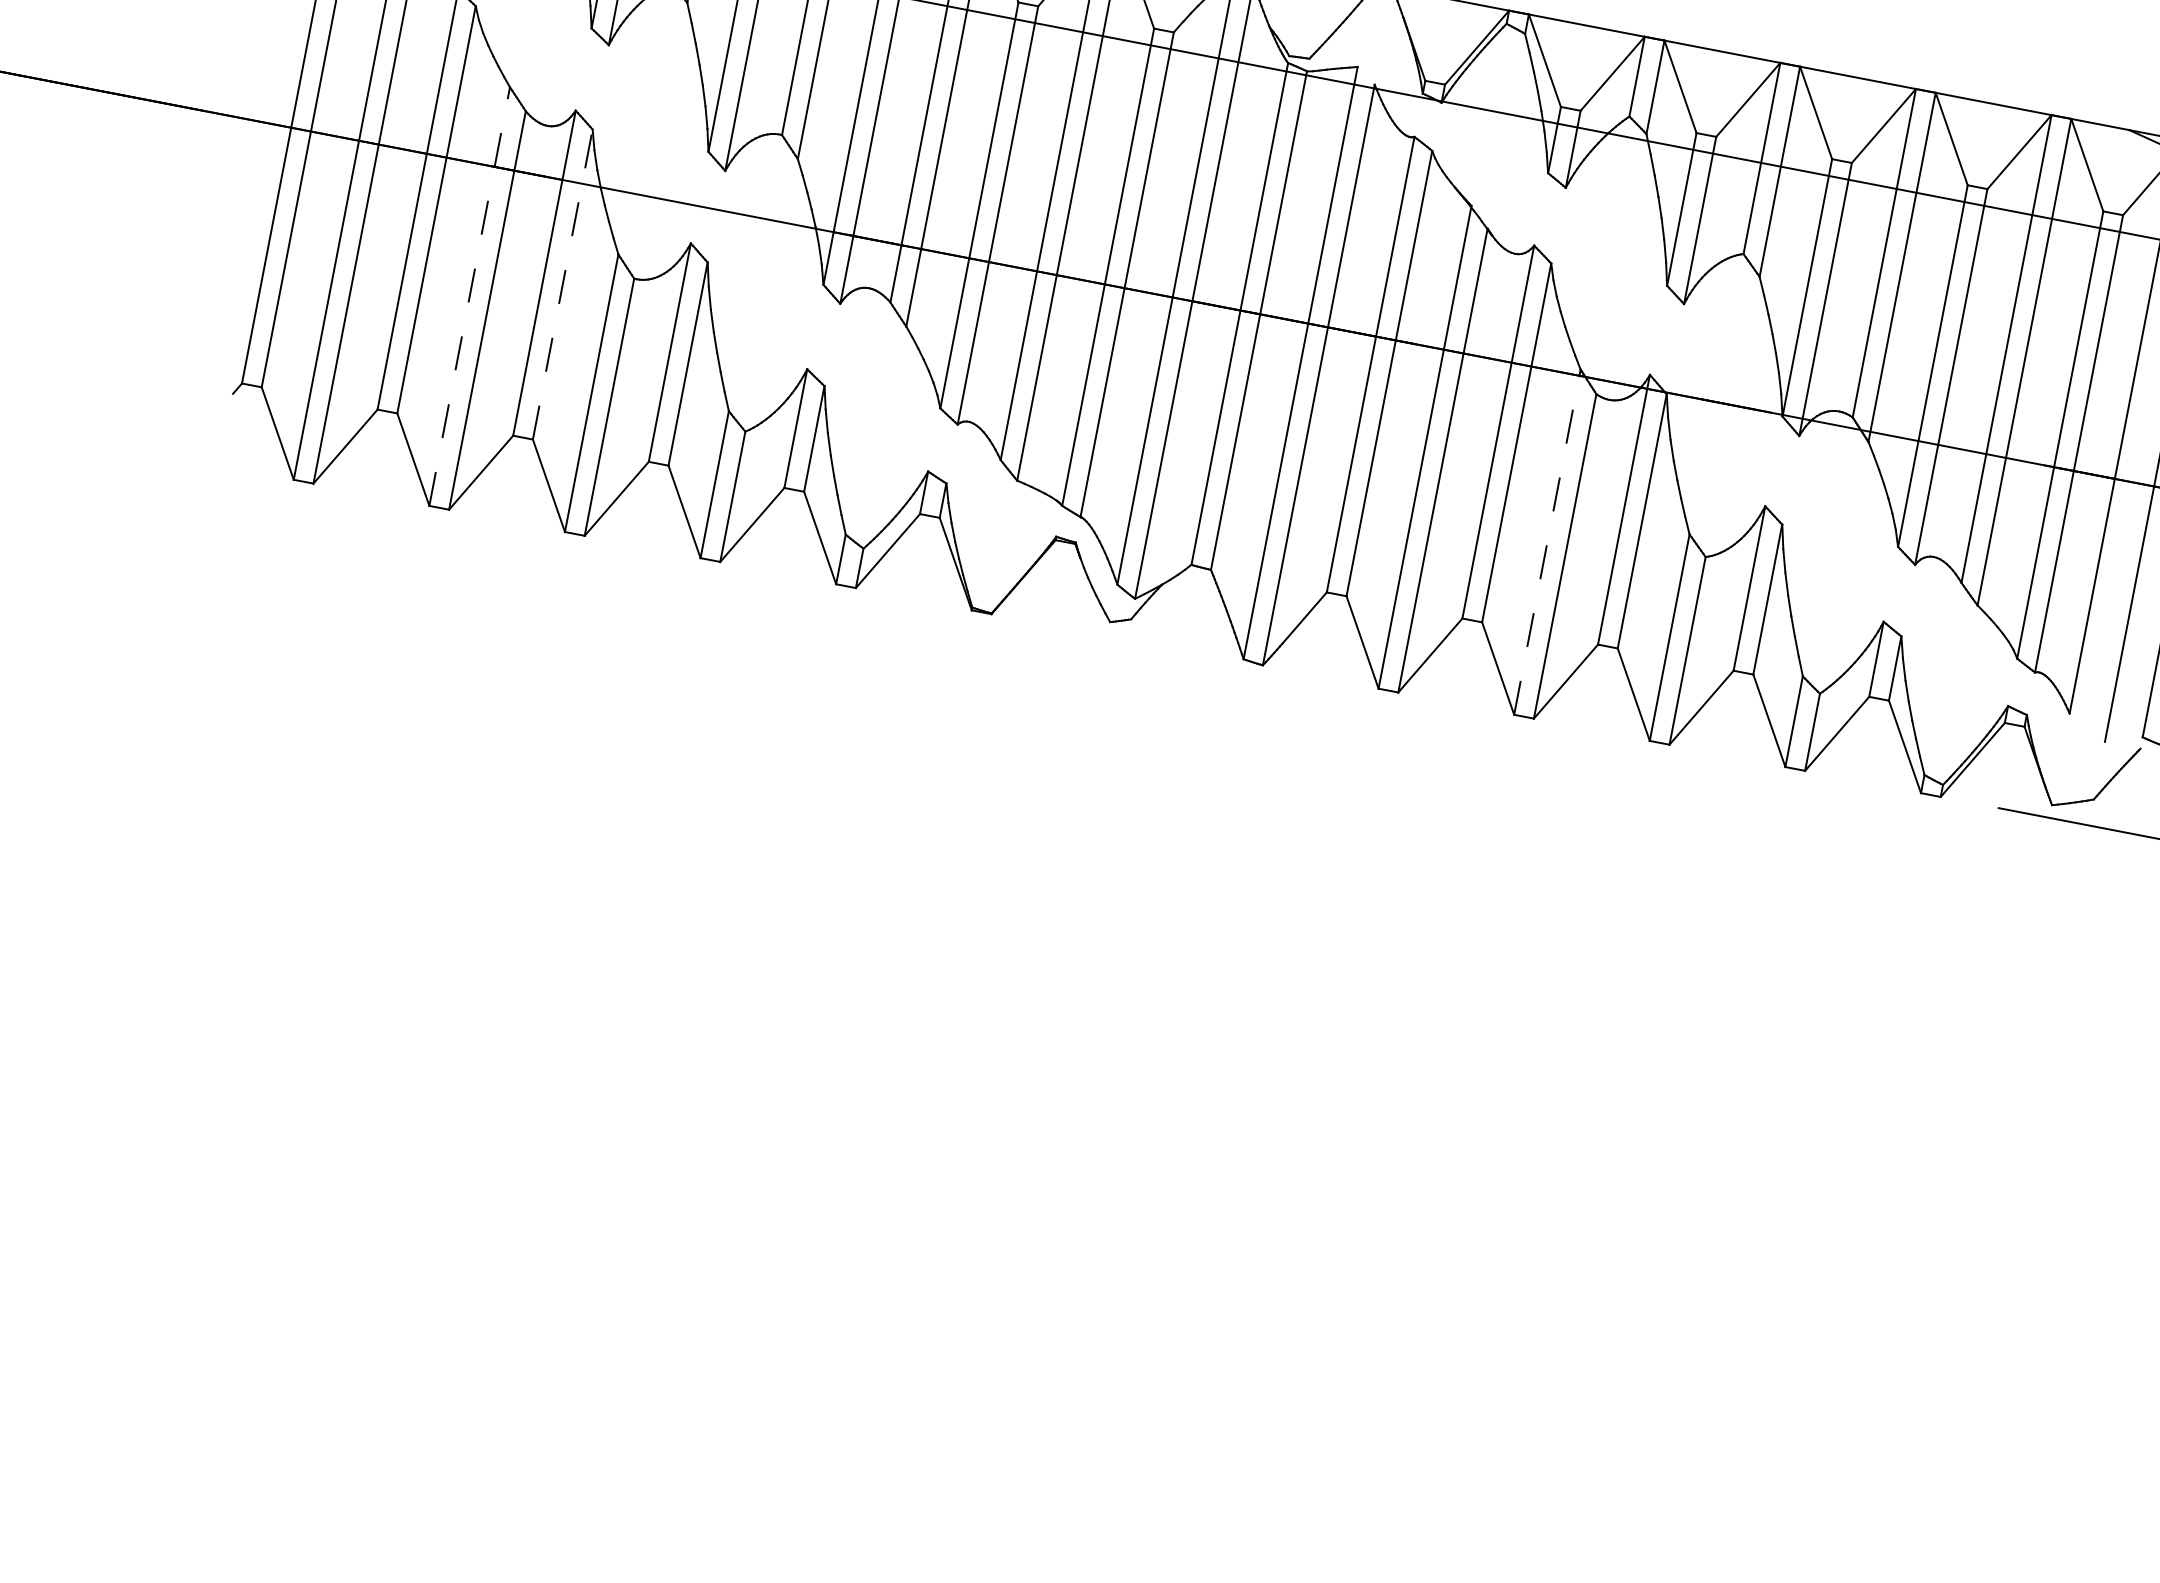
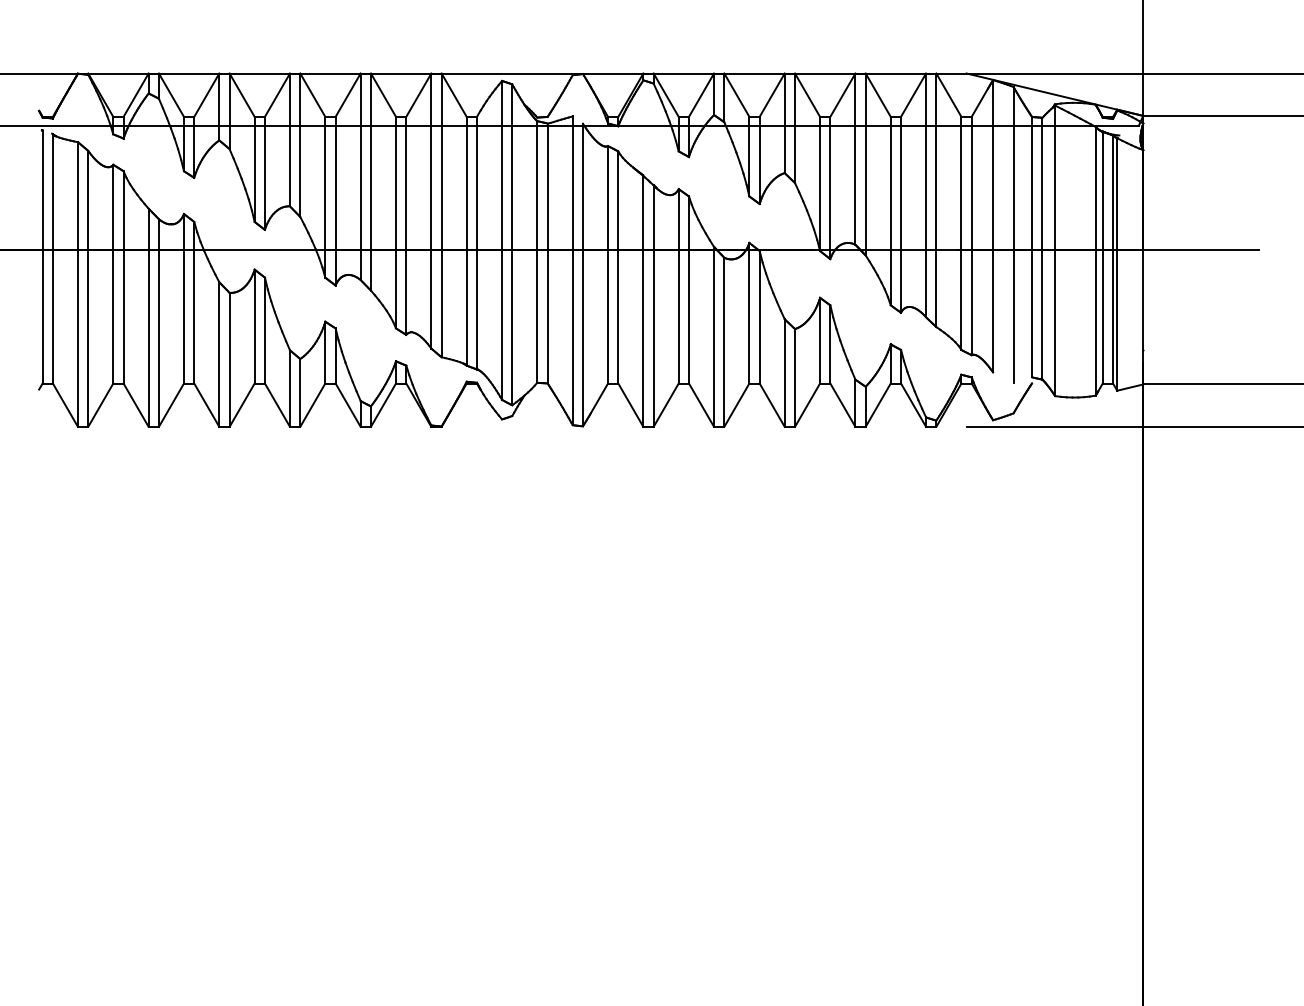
line: (563, 284) -> (194, 302), dashed -> solid
line: (469, 295) -> (148, 317), dashed -> solid
line: (1547, 545) -> (714, 338), dashed -> solid

